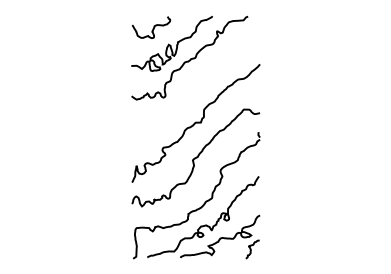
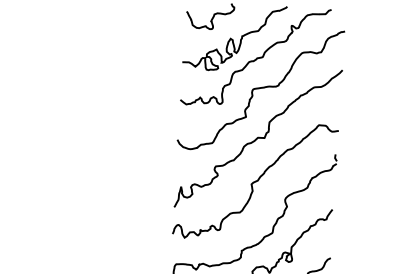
curve: (195, 83) -> (260, 88), added

